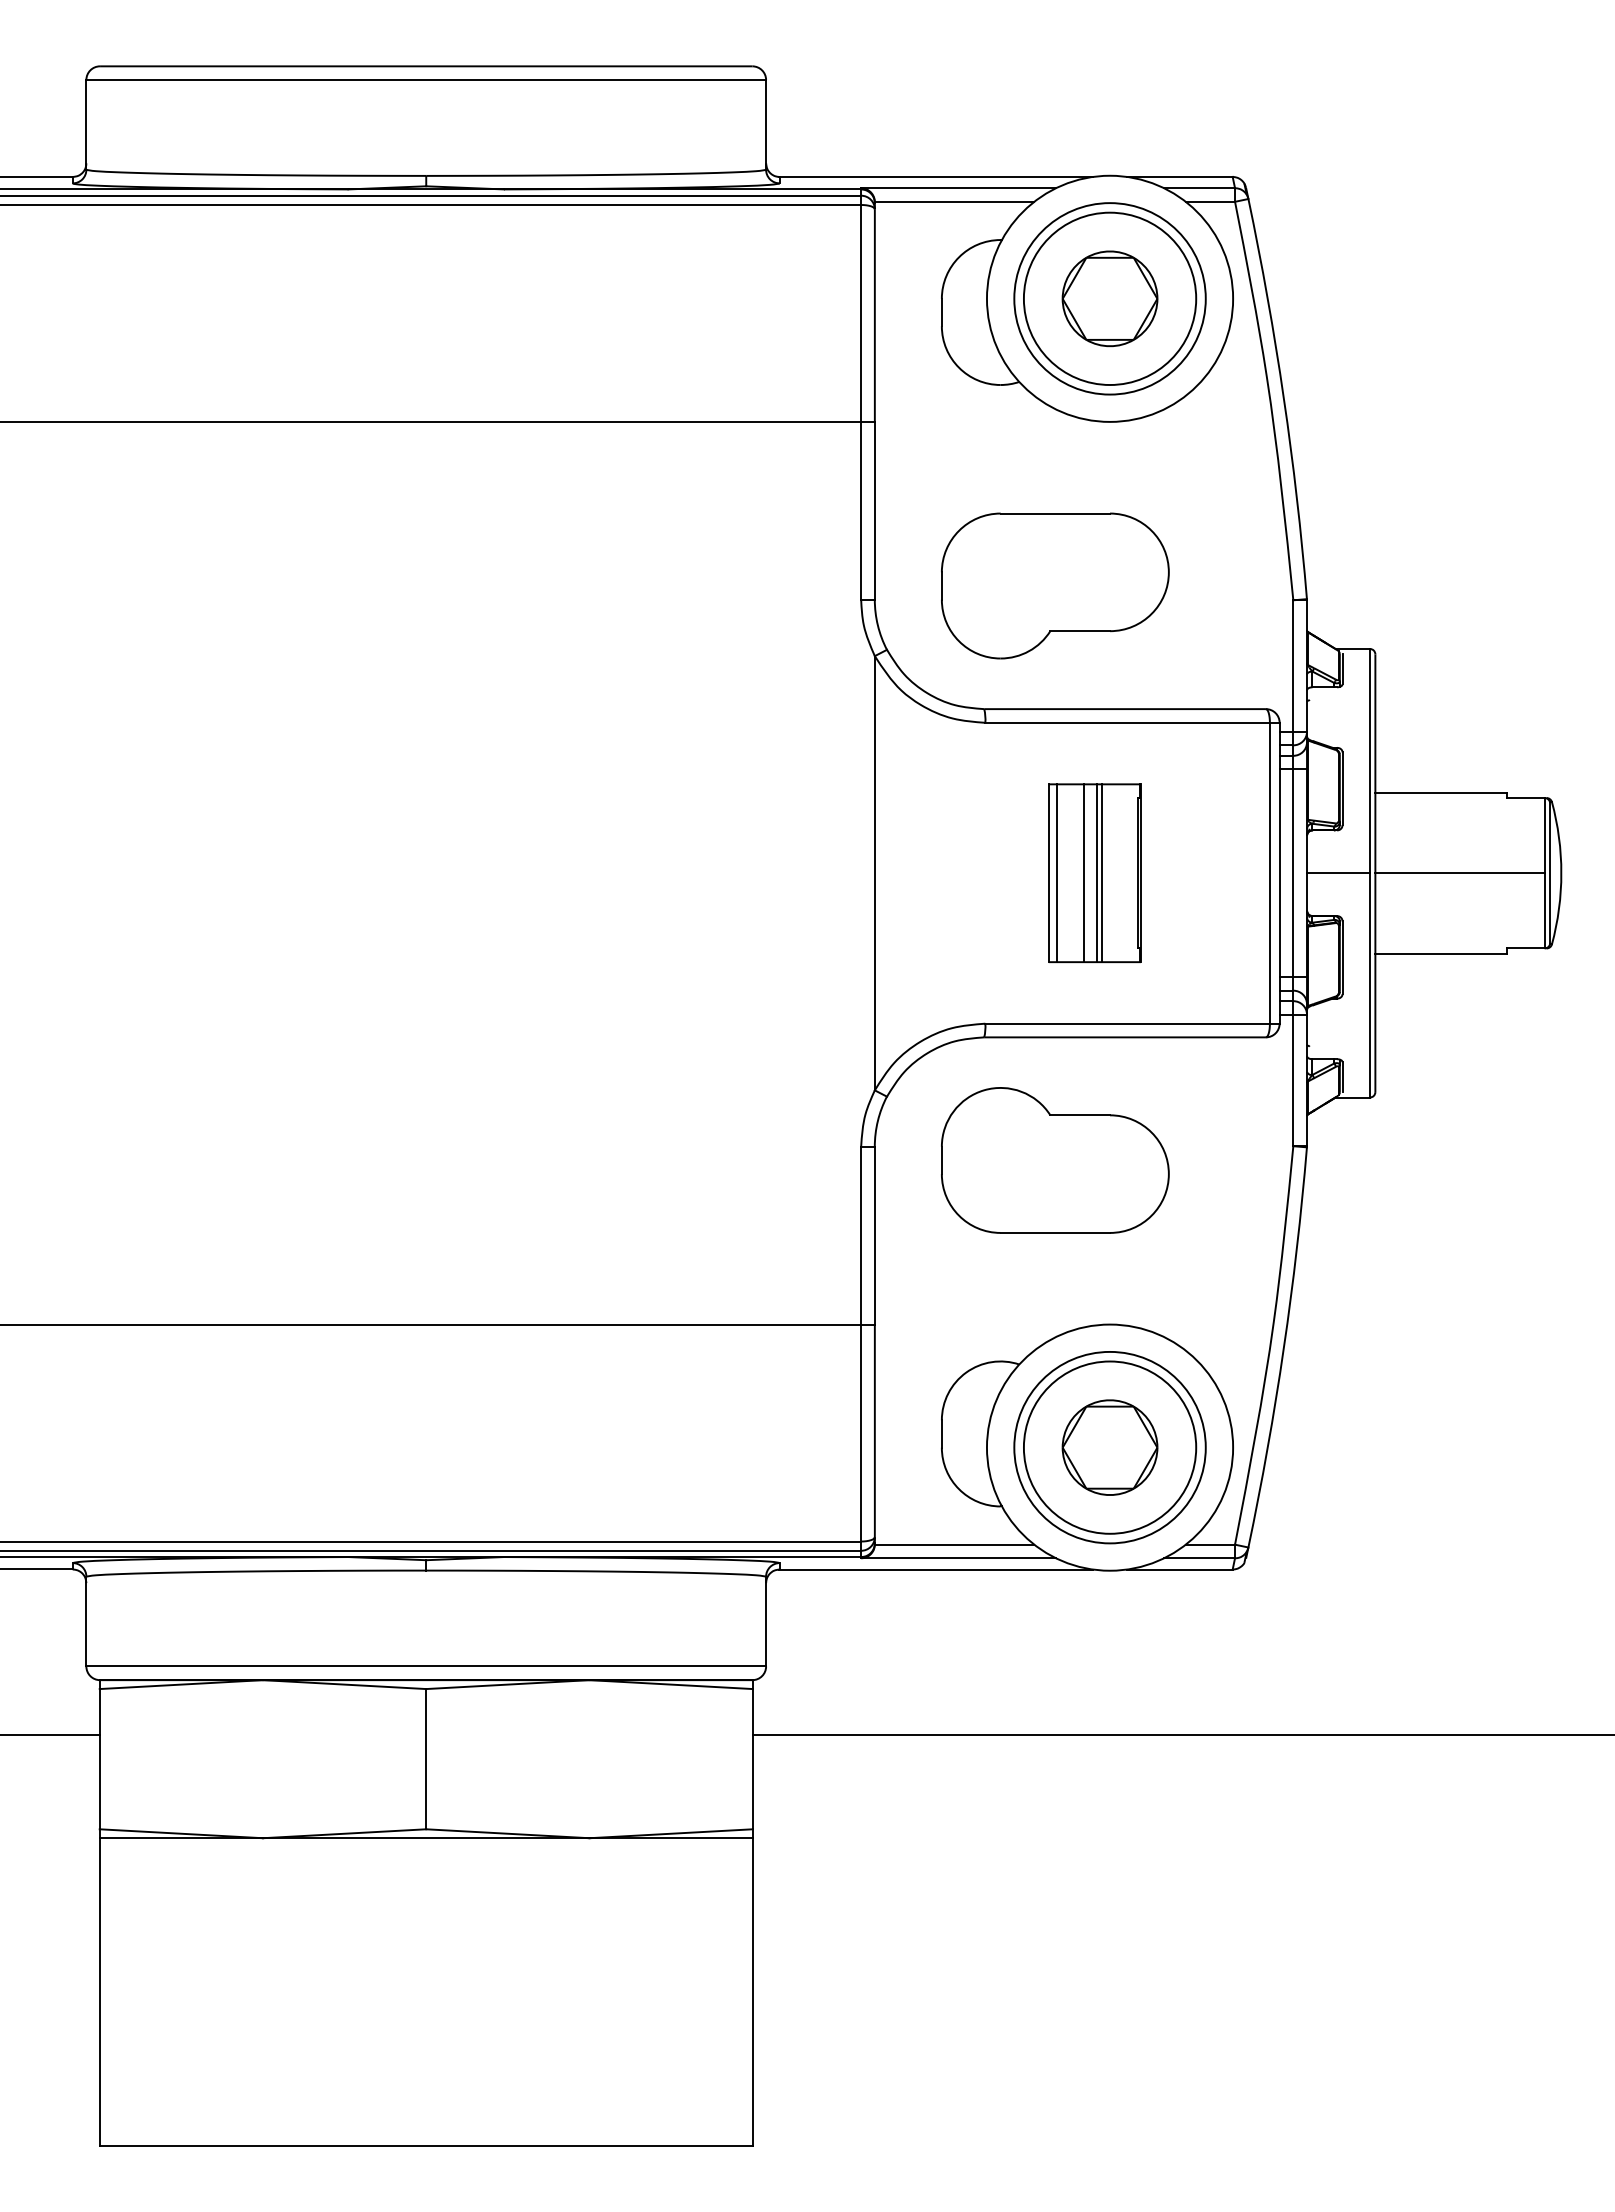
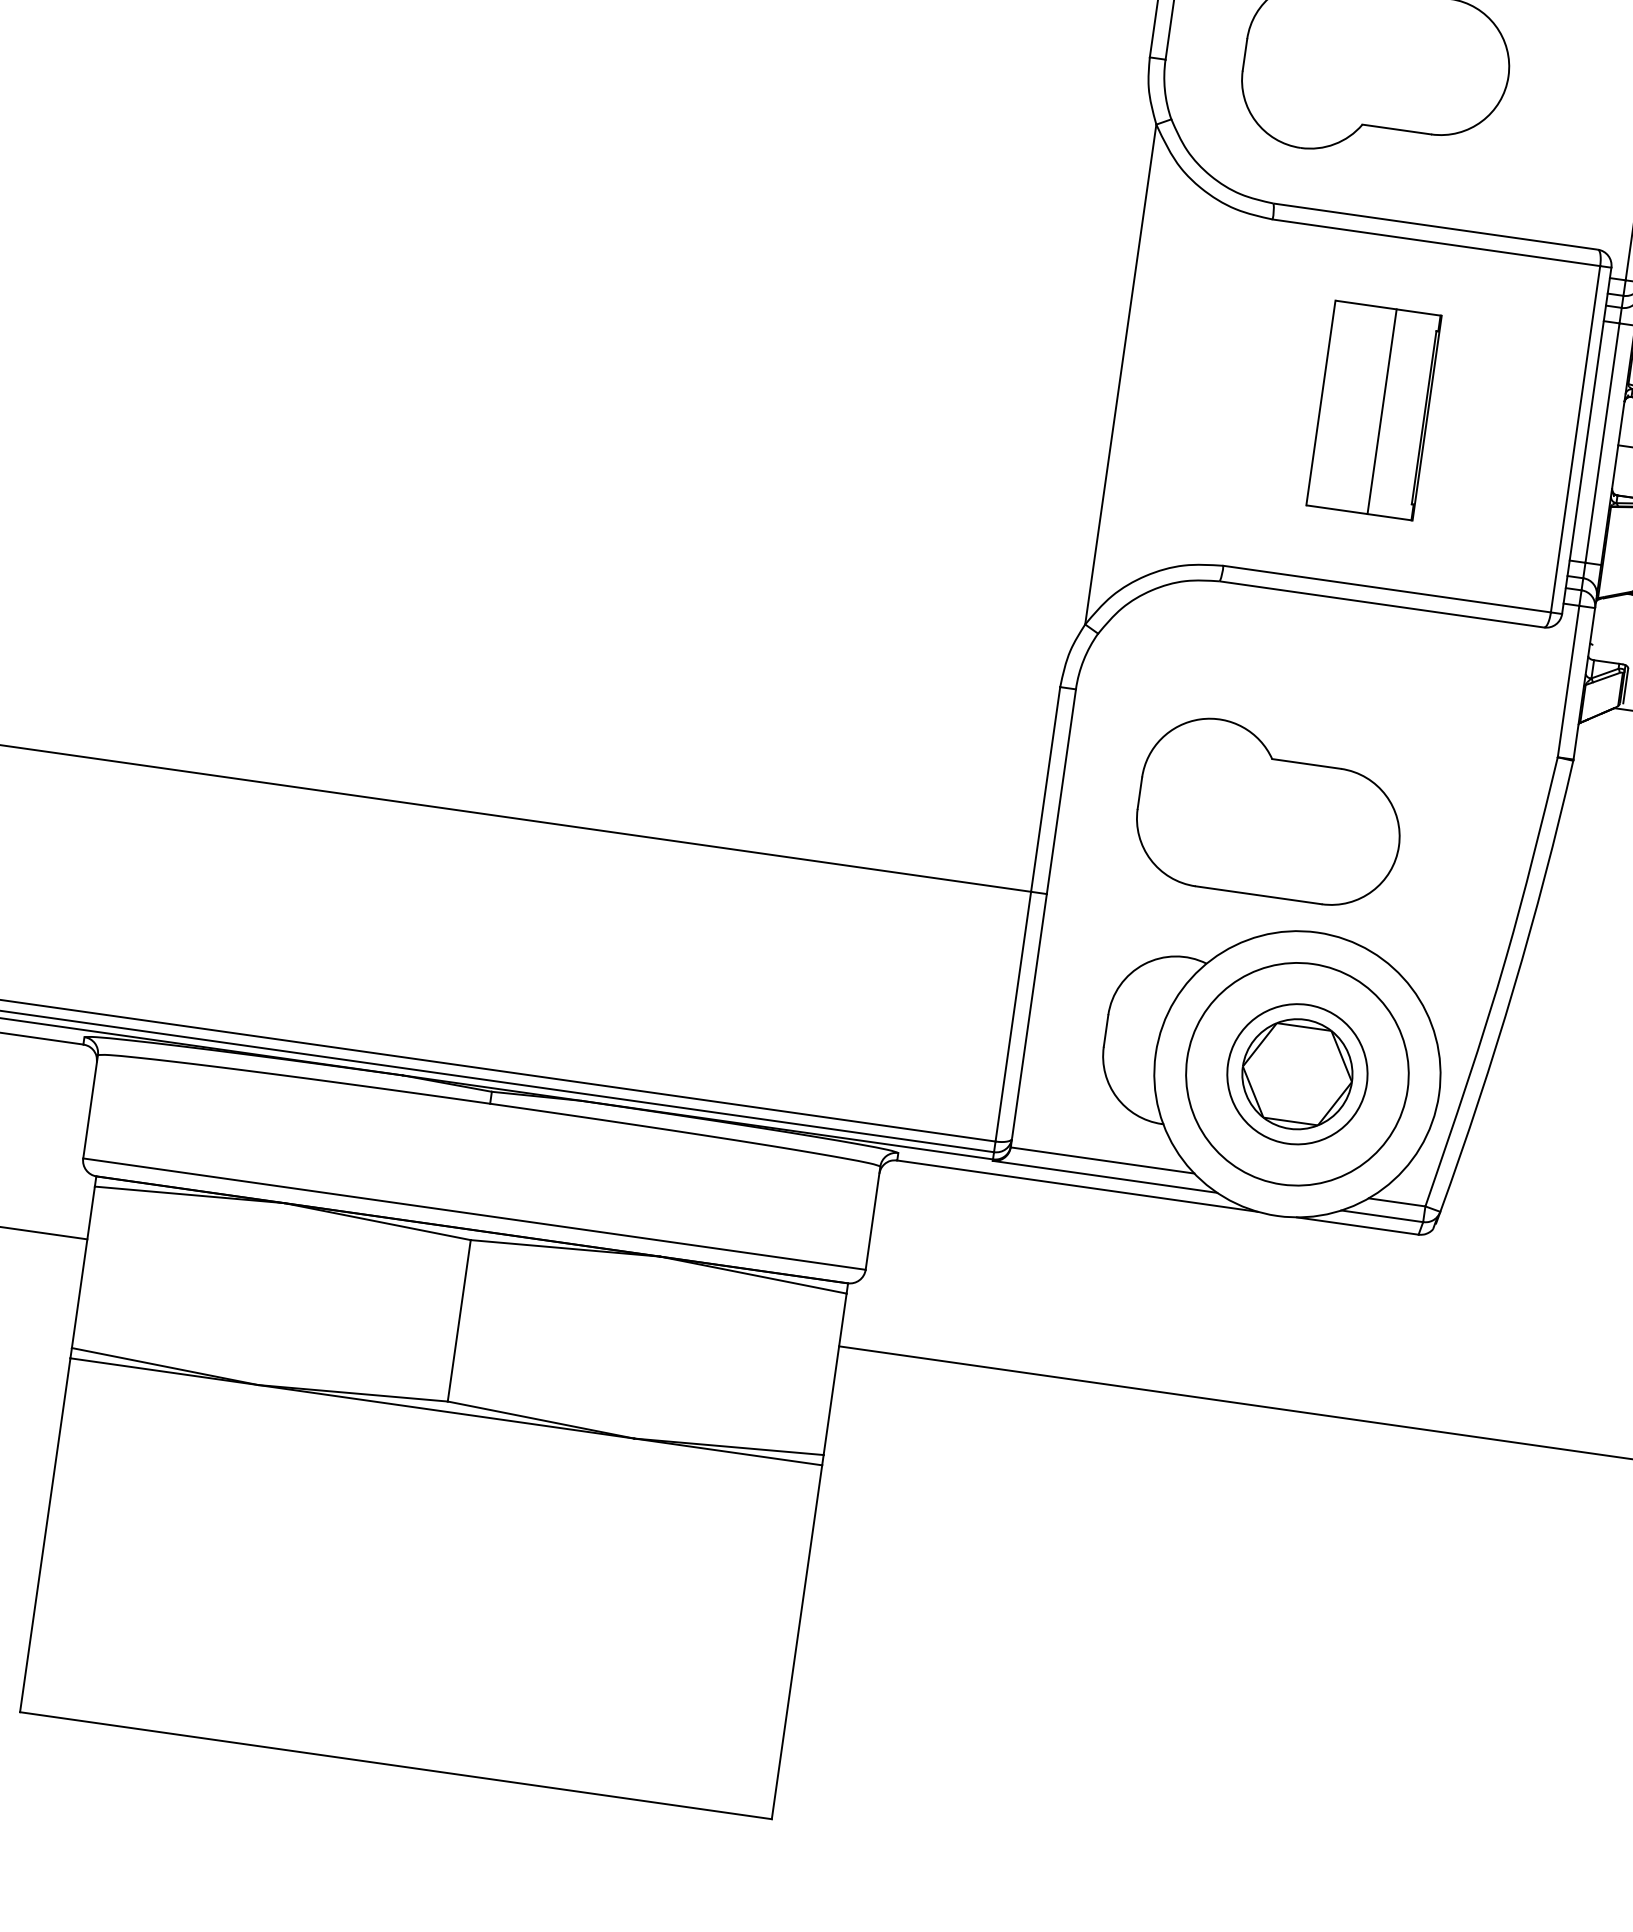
line: (1056, 873) -> (1329, 404), removed
line: (1083, 873) -> (1360, 409), removed
line: (1096, 873) -> (1375, 411), removed
part: (1055, 1160) -> (1270, 811), moved
circle: (1109, 1447) -> (1296, 1073), size x0.7

